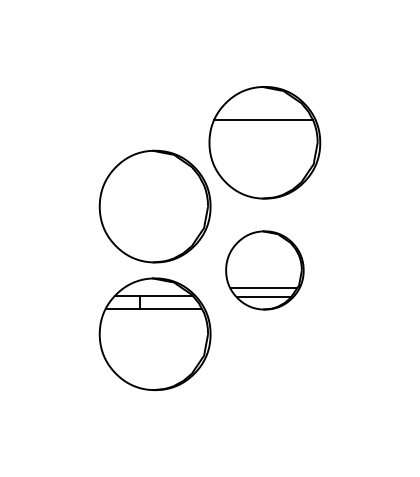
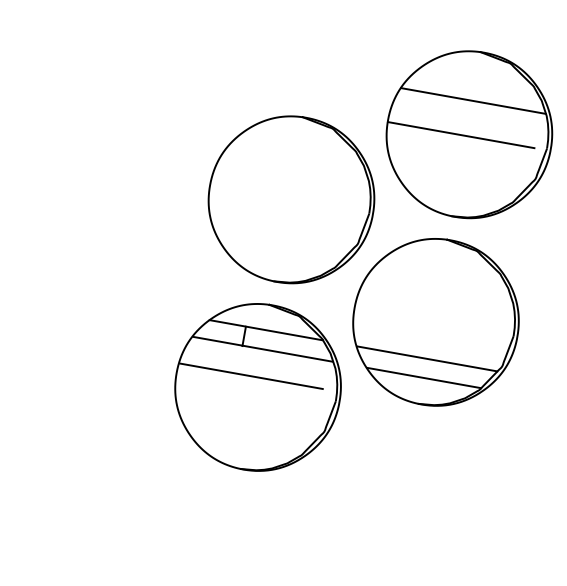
line: (259, 143) -> (461, 134), added
part: (264, 270) -> (435, 322), size x1.43
line: (149, 327) -> (251, 376), added

